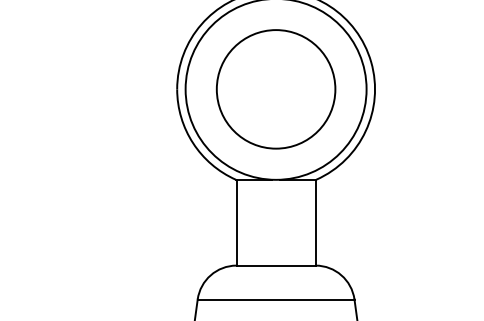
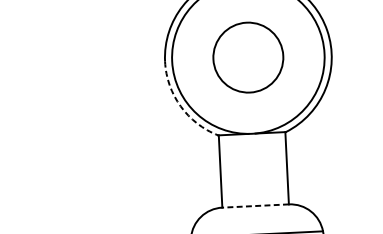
circle: (275, 89) -> (247, 57), size x0.7
arc: (193, 143) -> (181, 106), solid -> dashed
line: (276, 265) -> (255, 205), solid -> dashed

